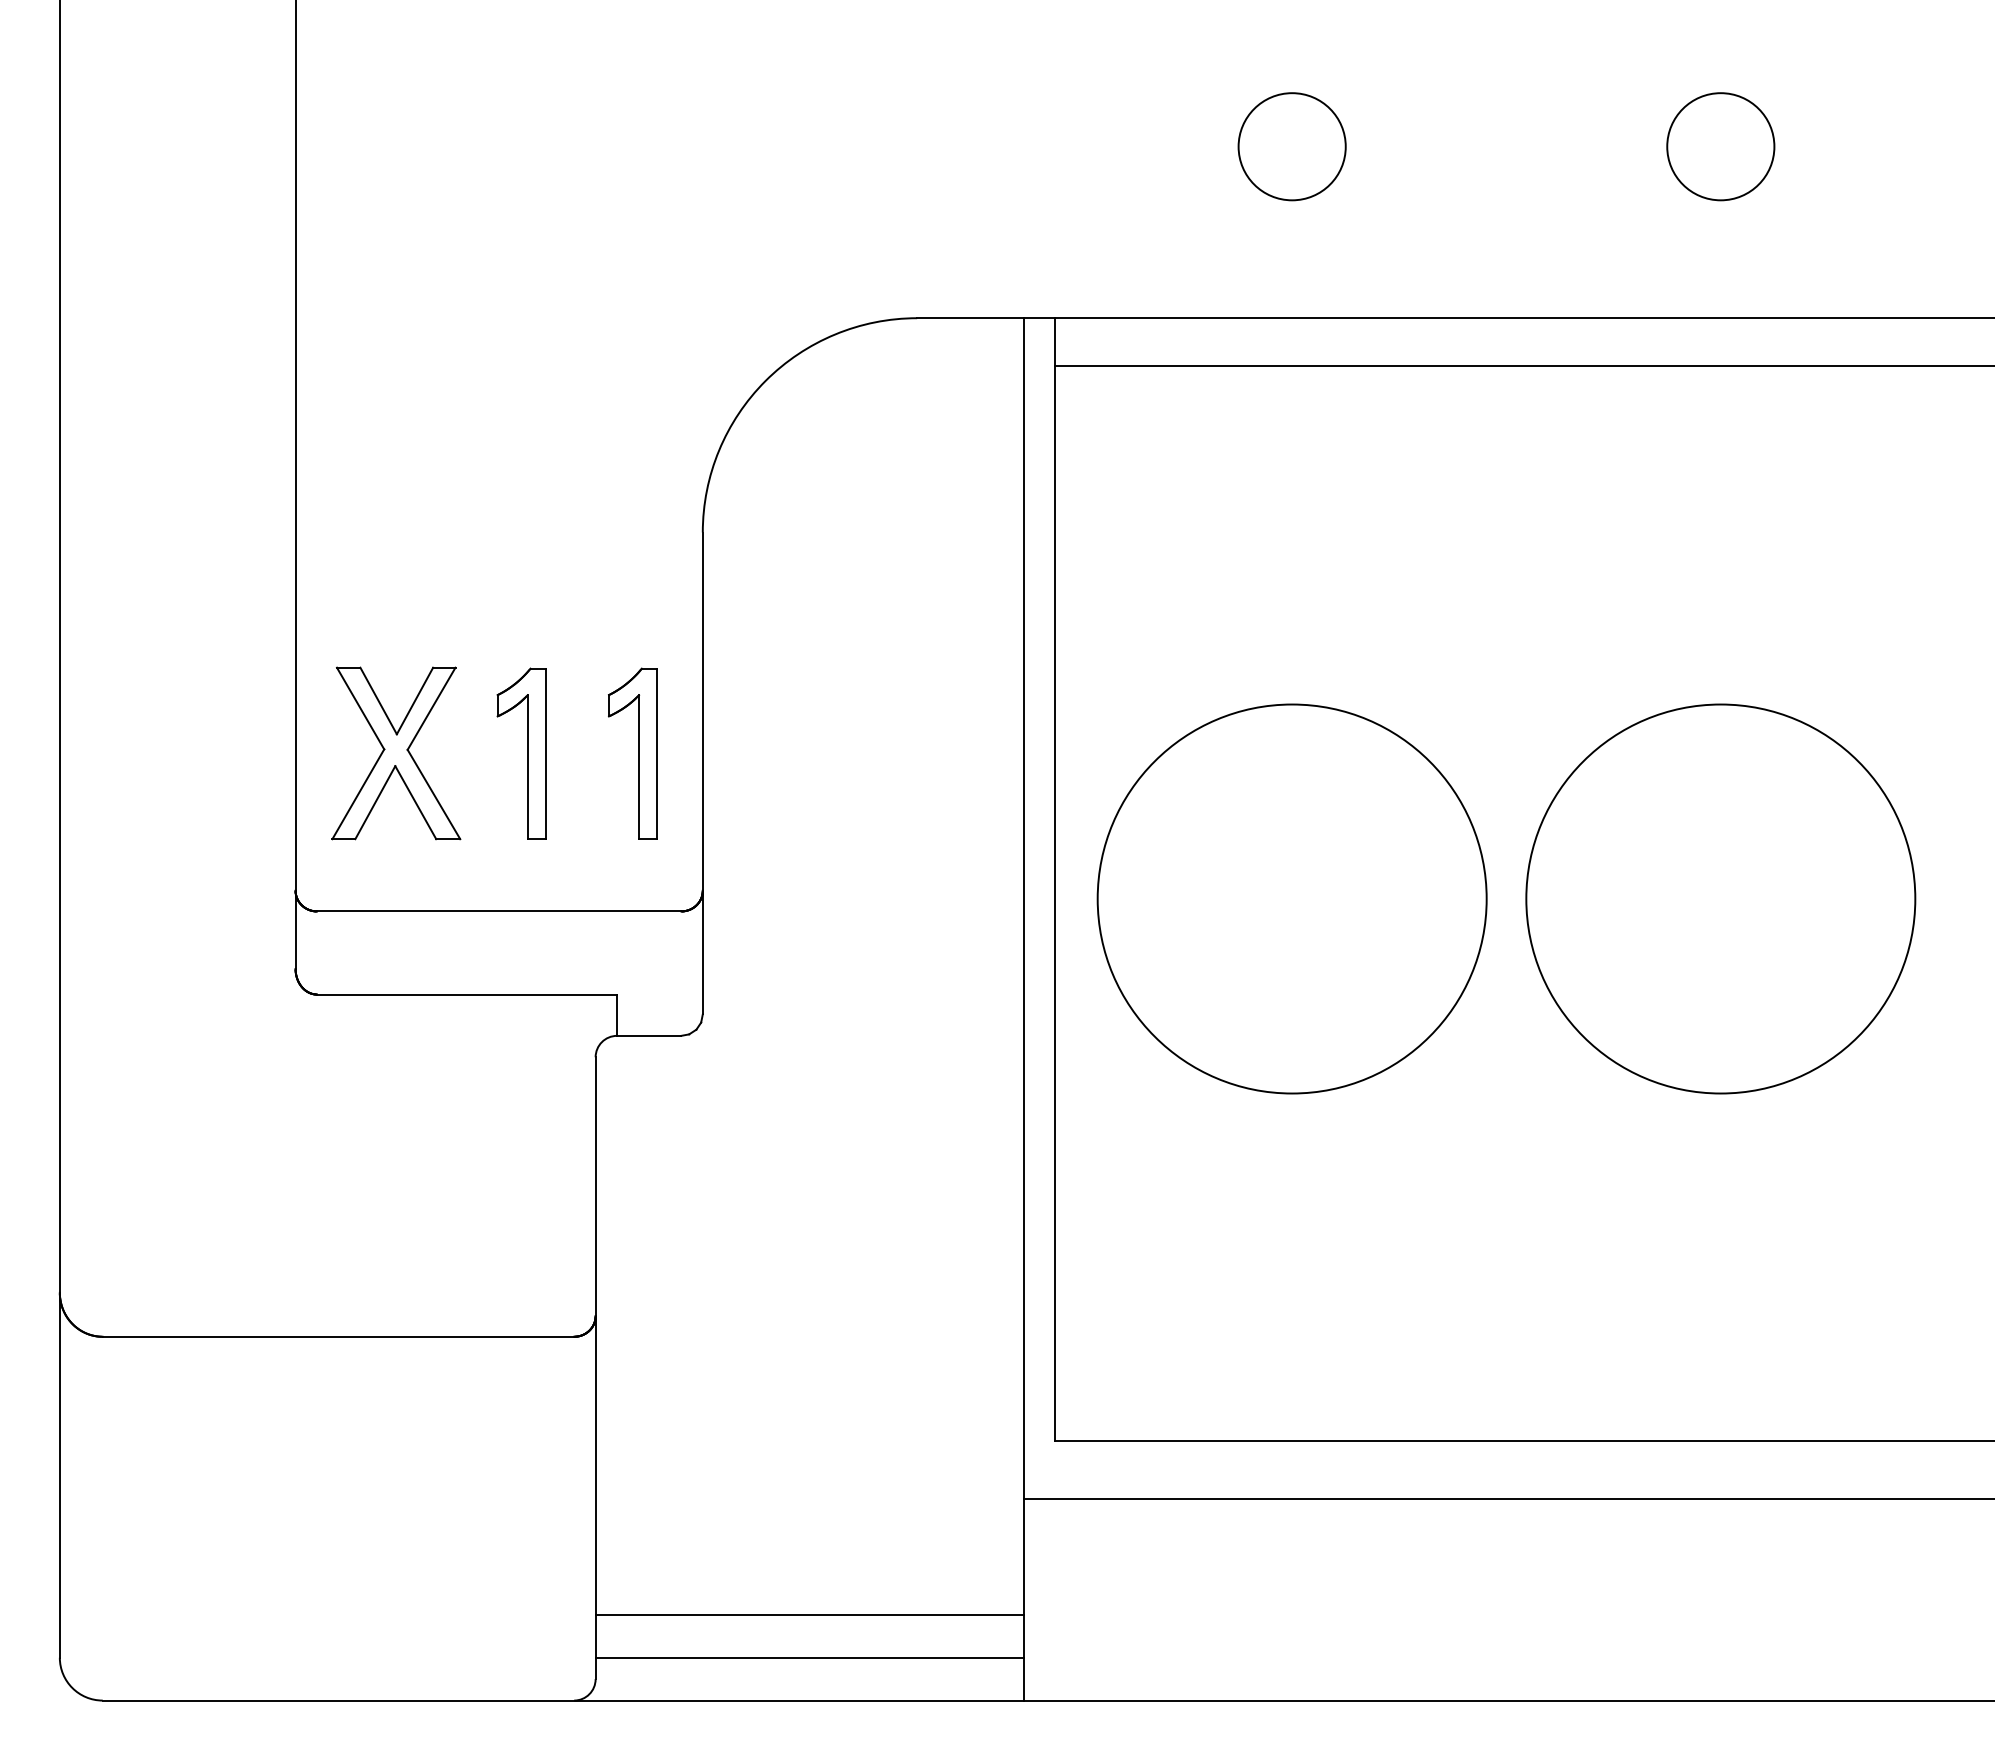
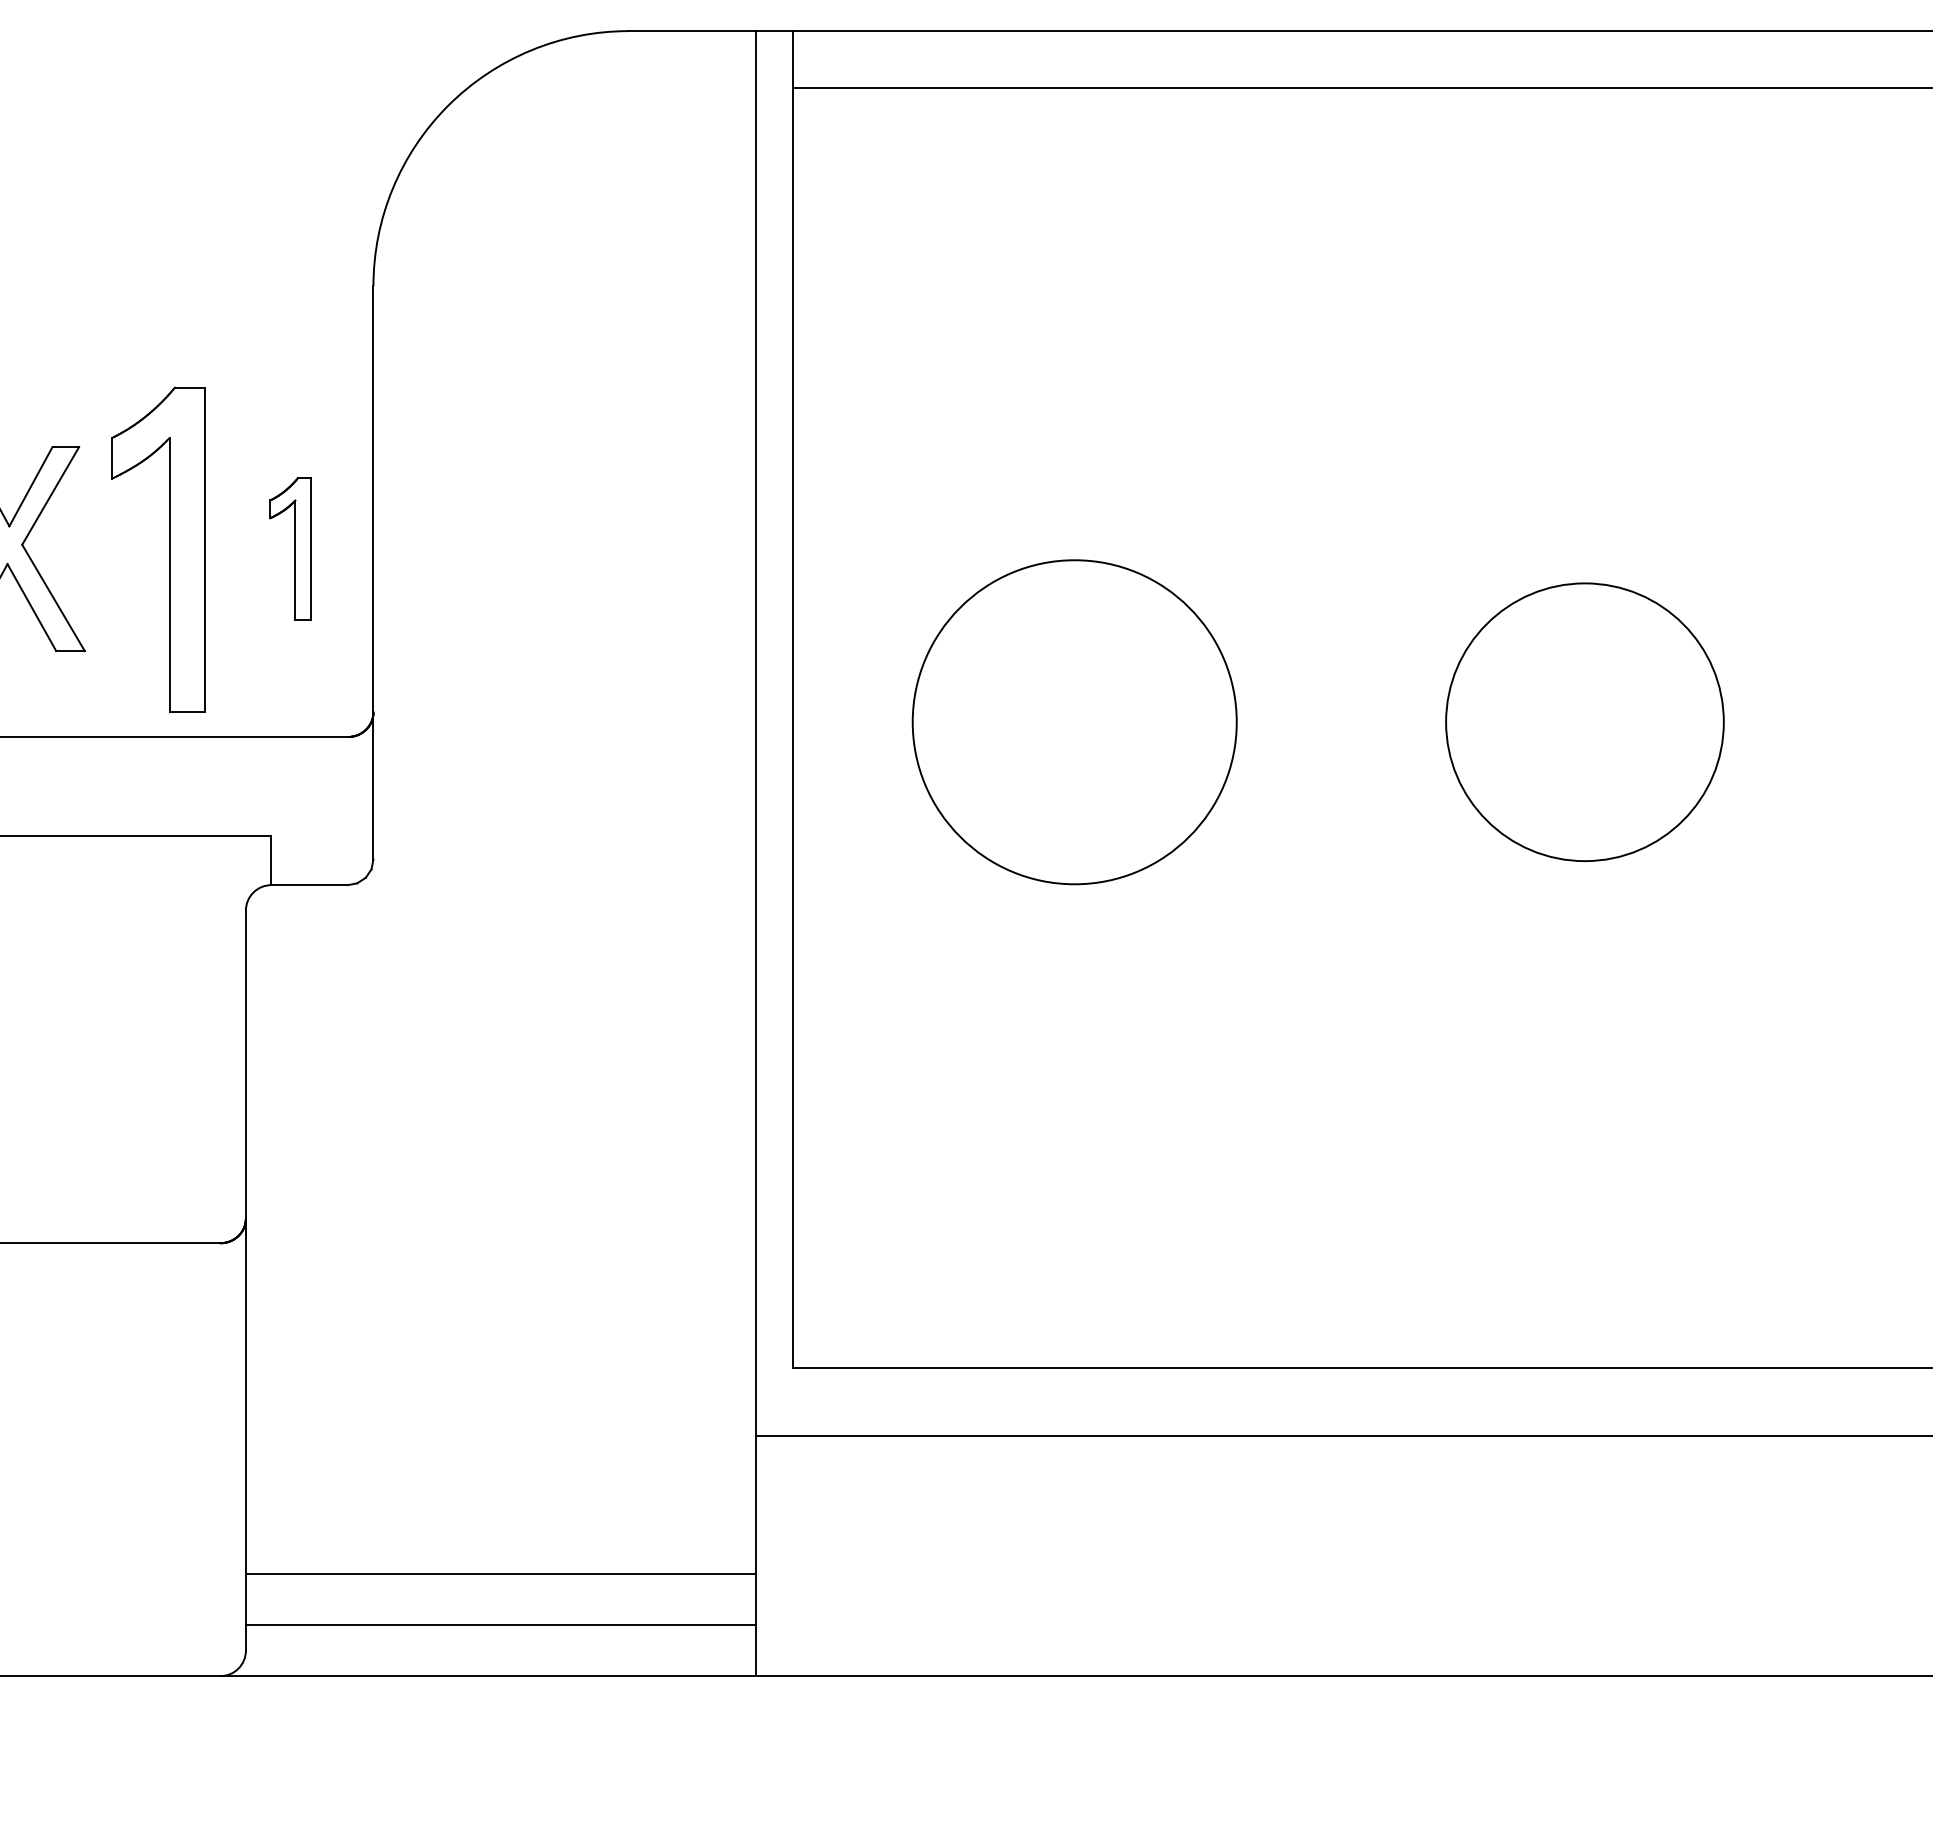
part: (521, 753) -> (157, 549), size x1.6
part: (632, 753) -> (289, 549), size x0.7
circle: (1291, 898) -> (1073, 721), size x0.7
circle: (1720, 898) -> (1584, 721), size x0.6

